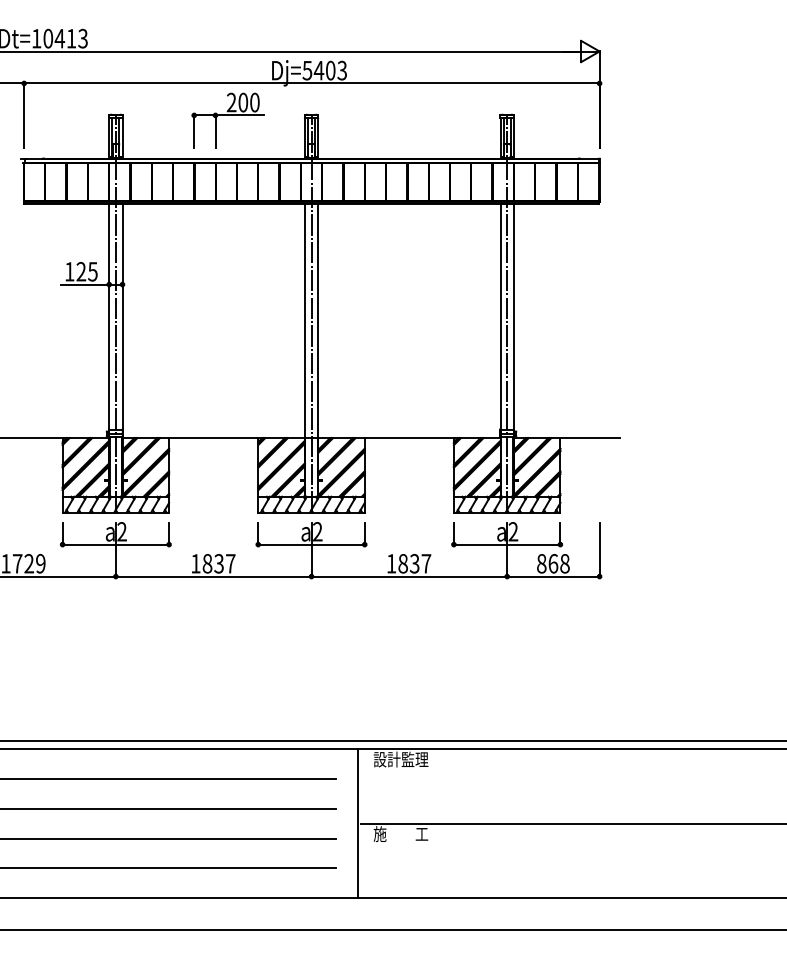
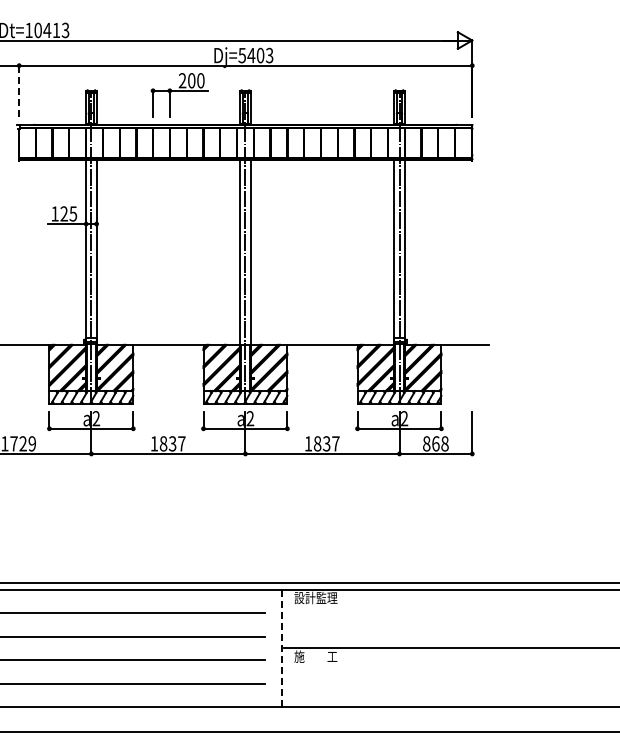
line: (24, 116) -> (19, 91), solid -> dashed
line: (357, 823) -> (281, 648), solid -> dashed

